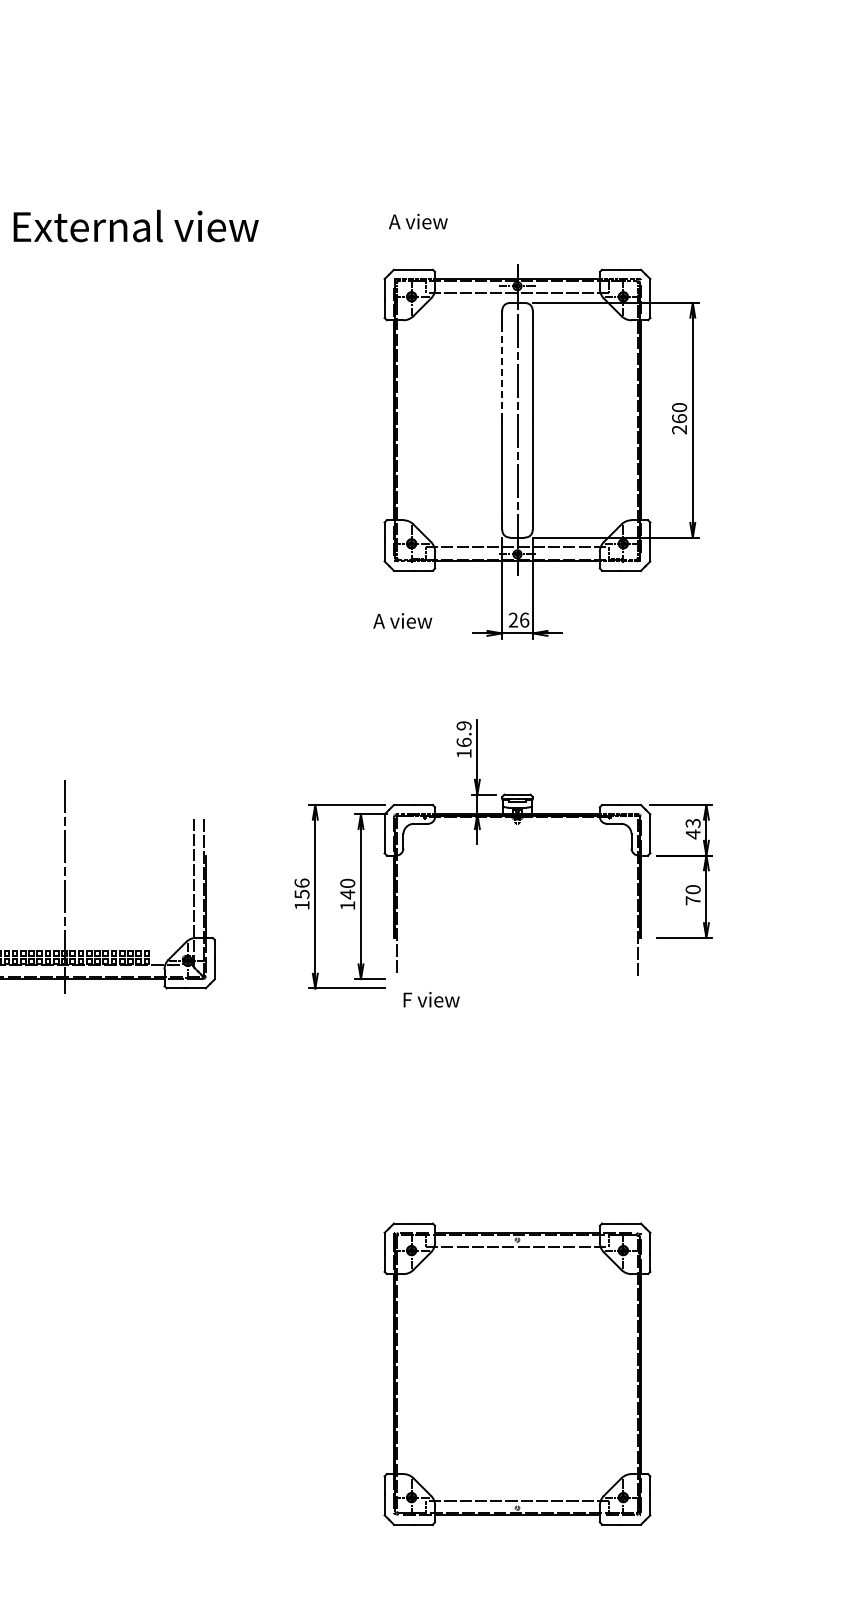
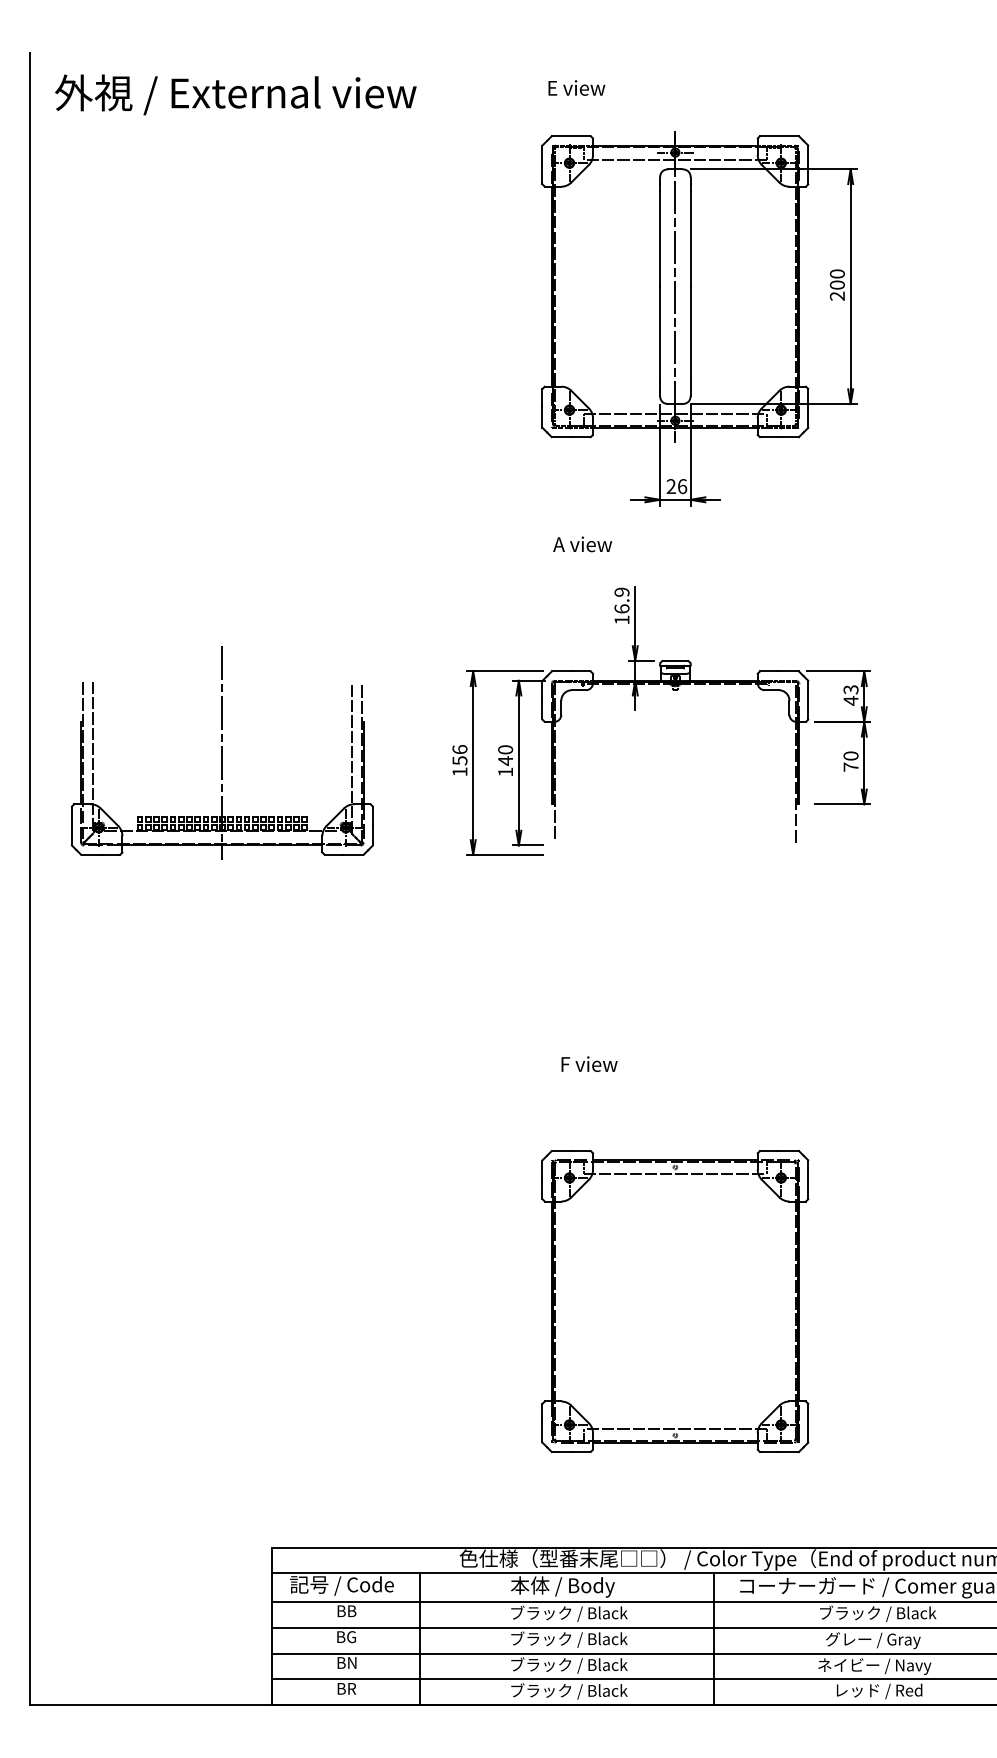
text: (417, 221) -> (575, 87), A view -> E view
line: (502, 372) -> (660, 238), dashed -> solid
text: (678, 418) -> (836, 284), 260 -> 200
text: (402, 621) -> (582, 544), moved
text: (431, 999) -> (589, 1063), moved
part: (517, 1374) -> (675, 1301), moved

